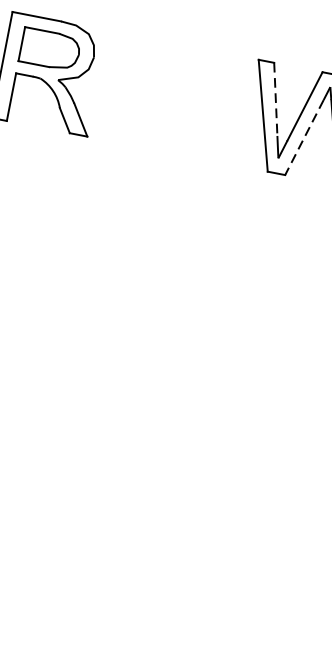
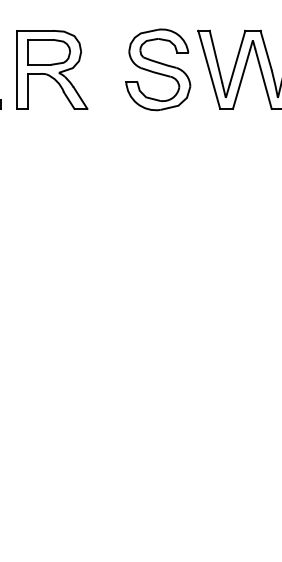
line: (276, 100) -> (216, 57), dashed -> solid
part: (194, 101) -> (158, 69), added
line: (304, 138) -> (241, 80), dashed -> solid

